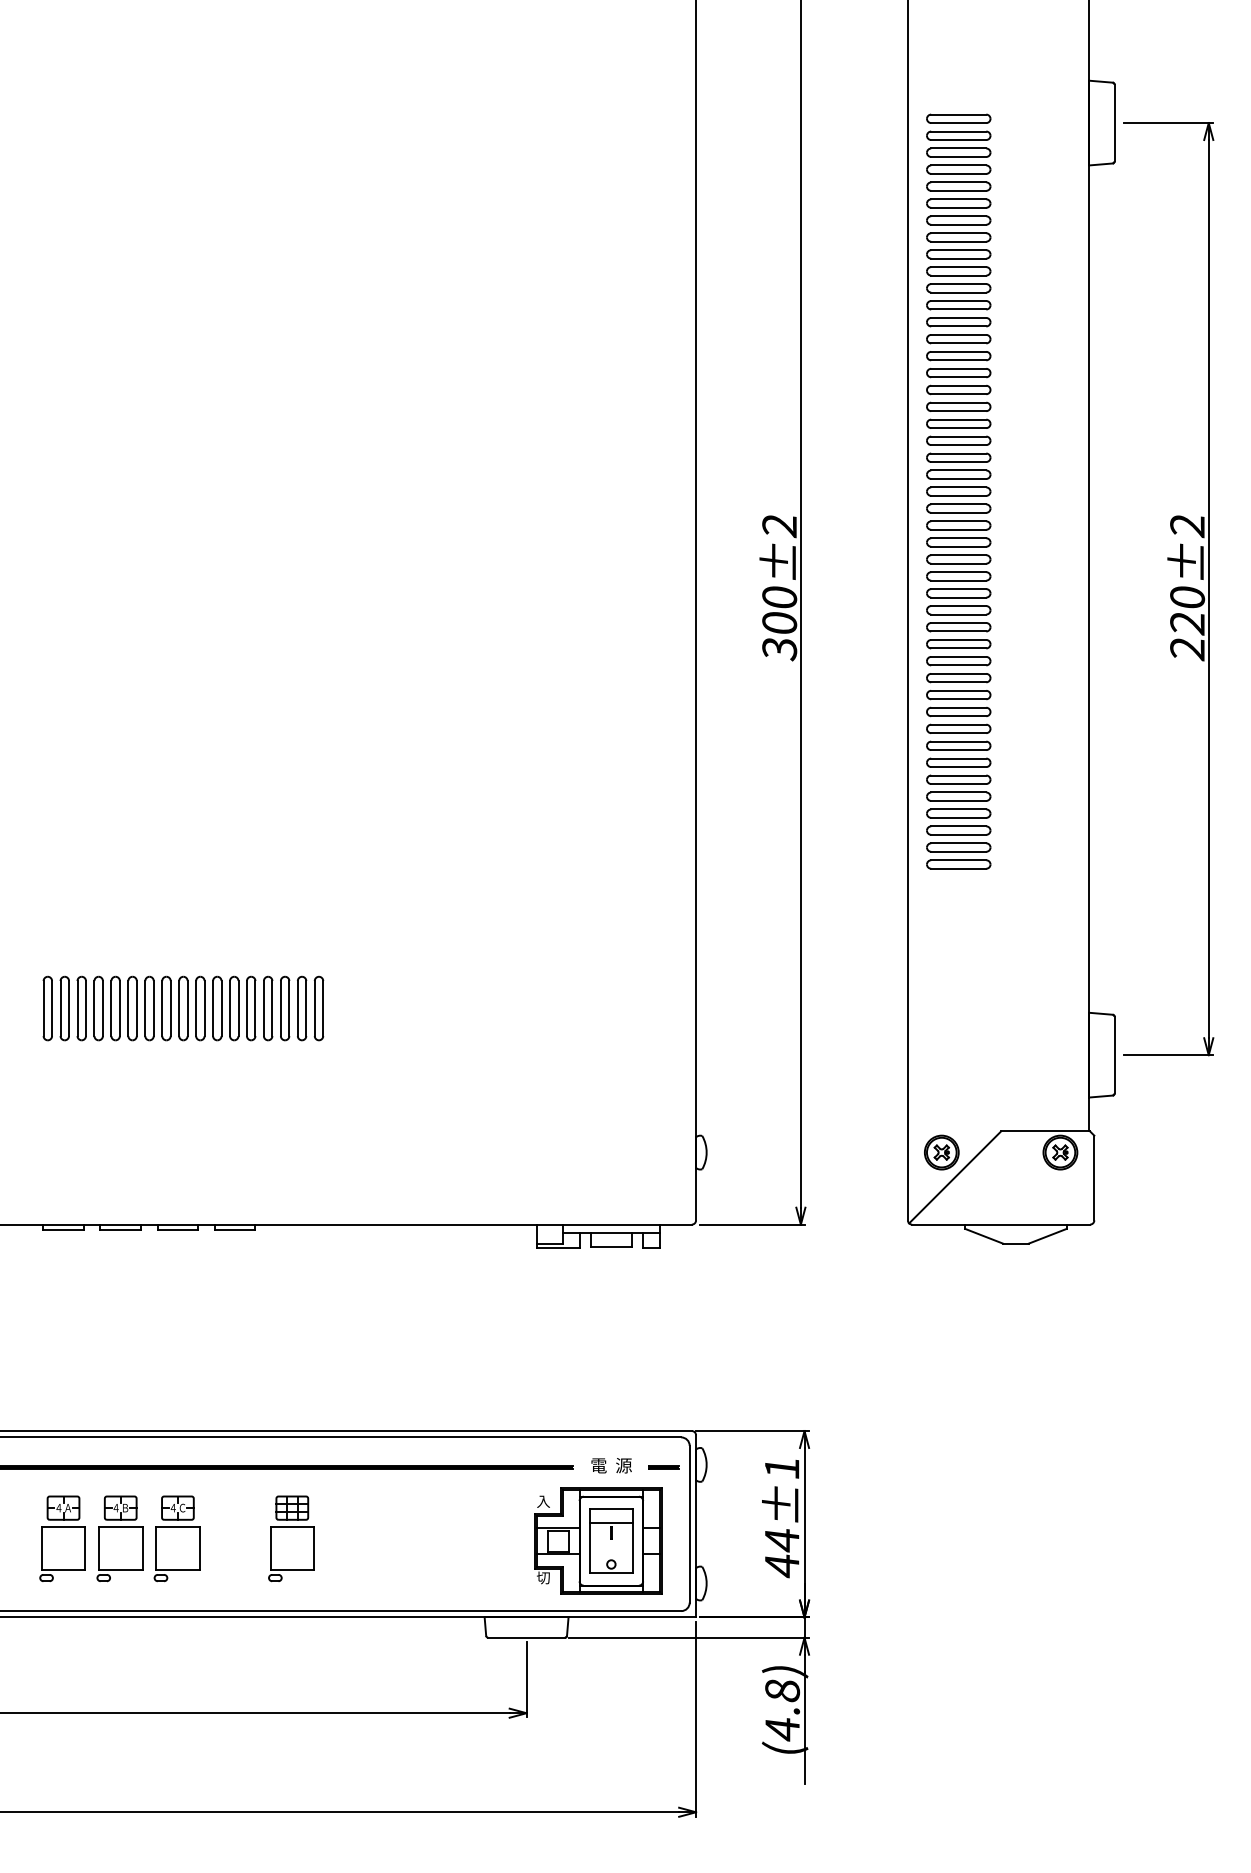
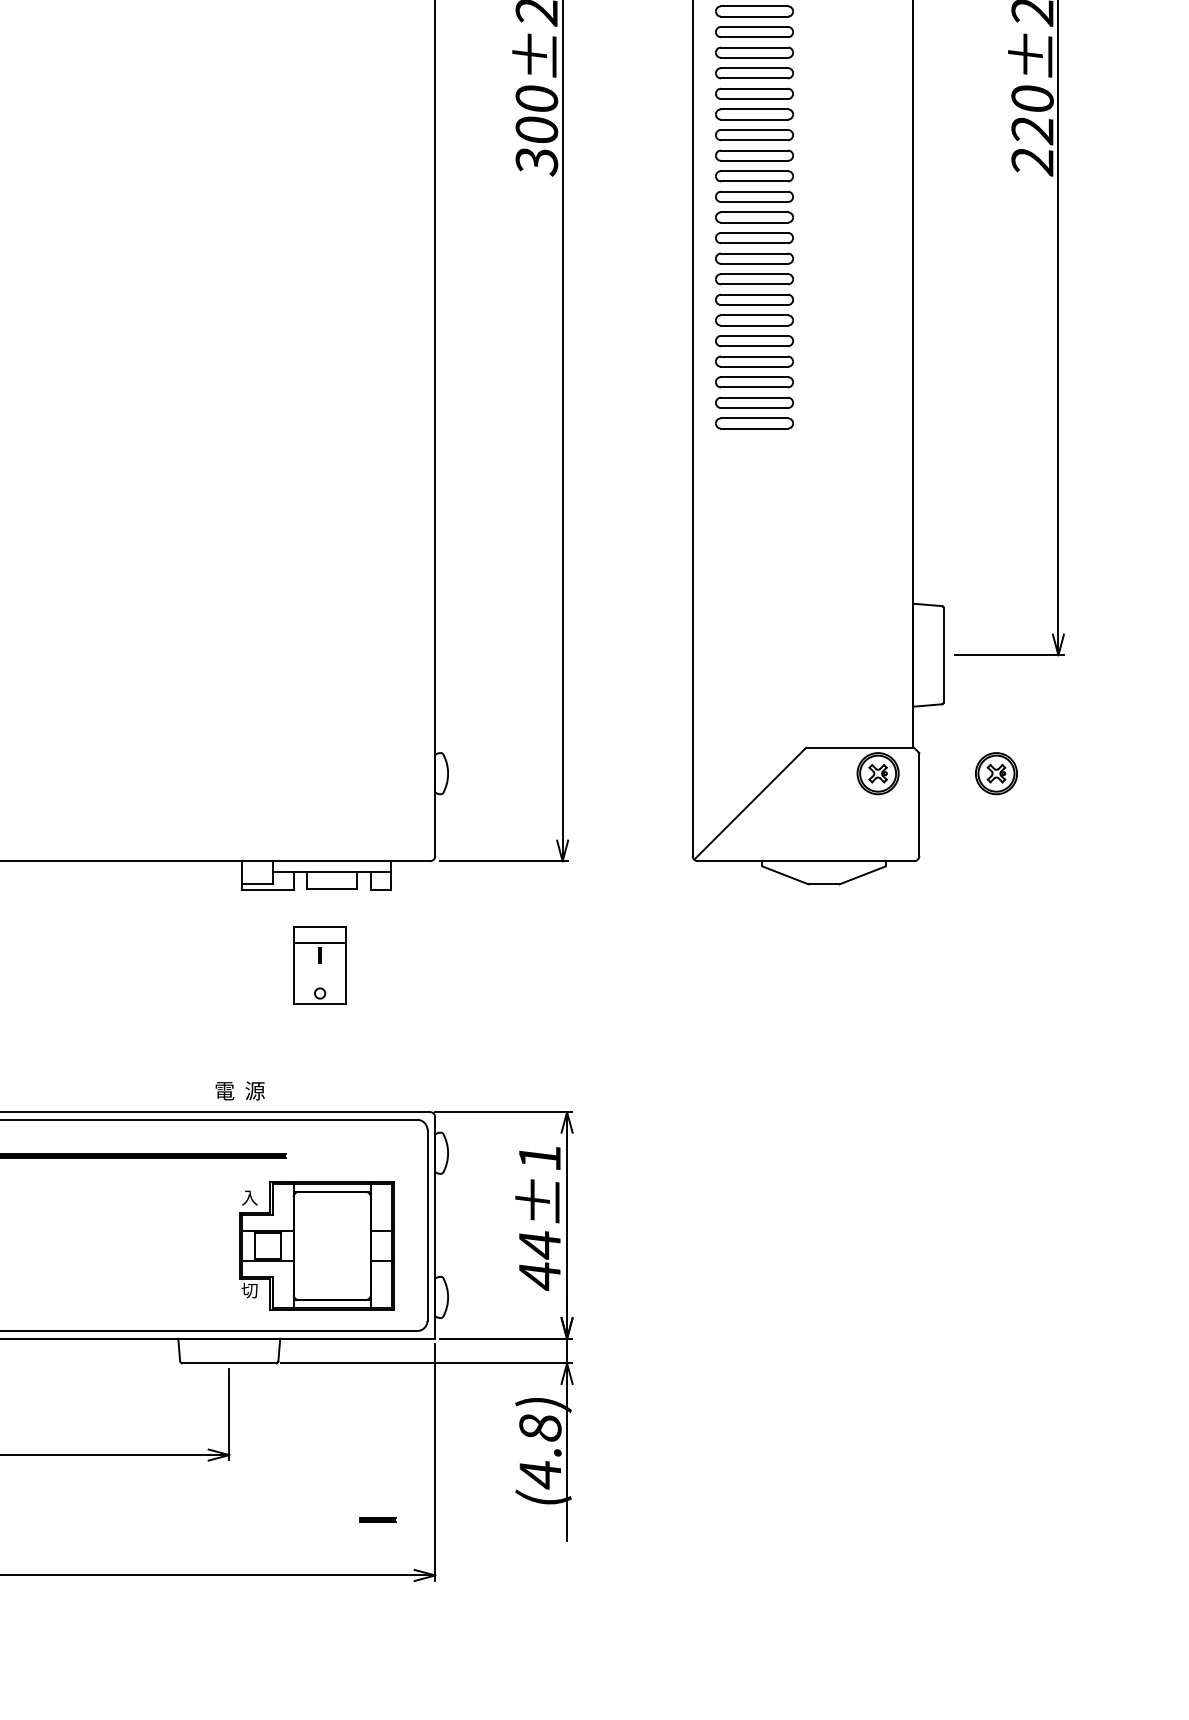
part: (941, 1152) -> (996, 773), moved
text: (611, 1465) -> (240, 1090), moved
line: (663, 1467) -> (377, 1519), moved
part: (611, 1540) -> (320, 964), moved

